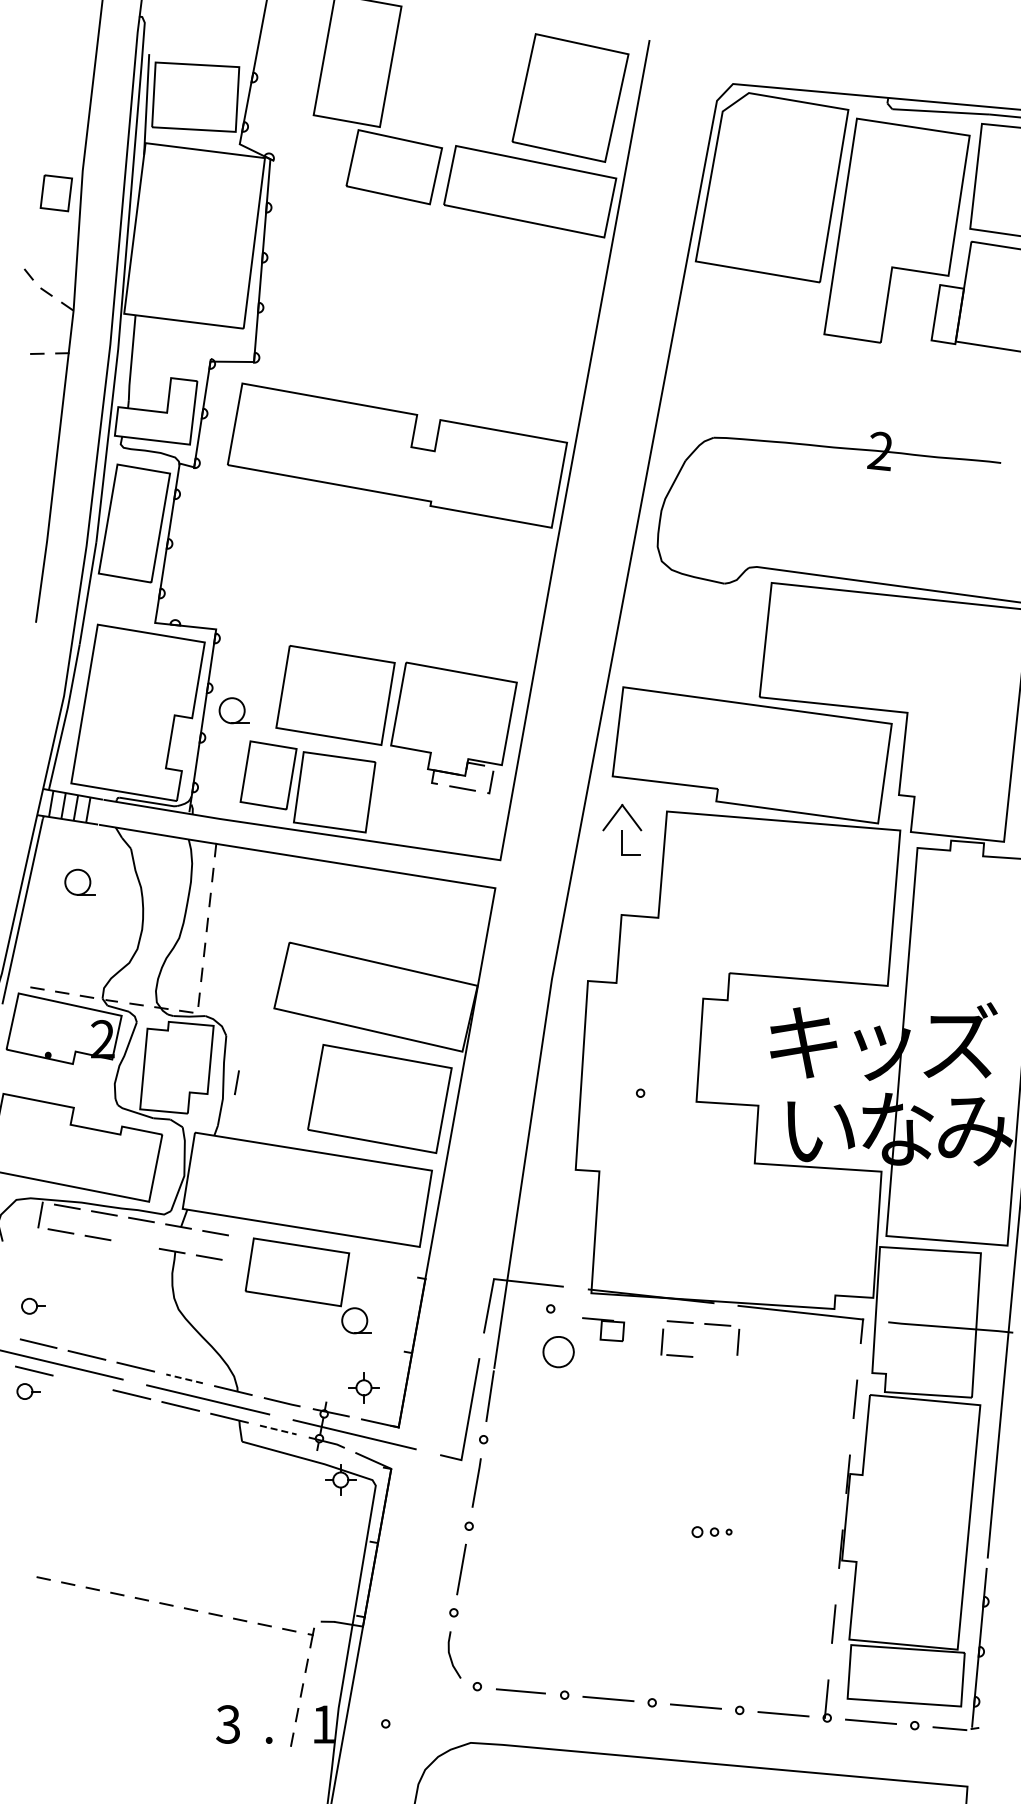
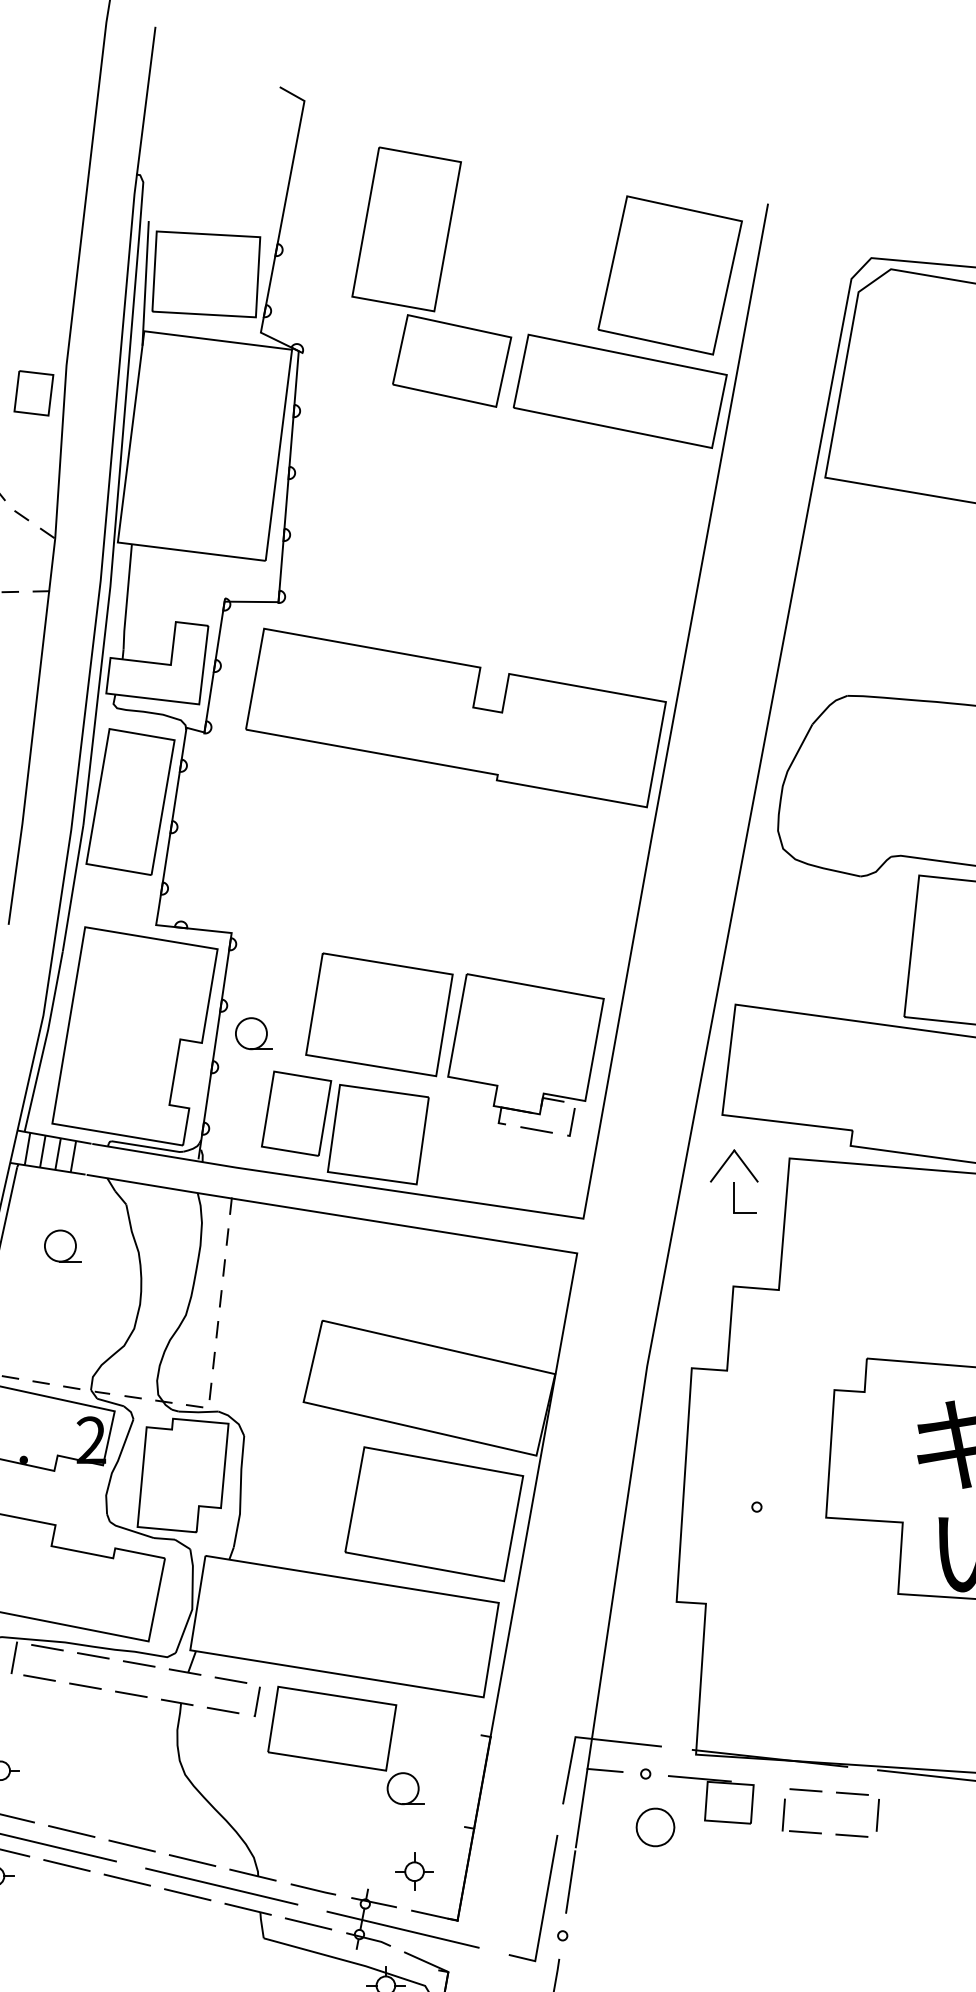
line: (236, 1082) -> (256, 1701), moved
line: (134, 1244) -> (130, 1694), added
line: (517, 1305) -> (604, 1769), added
part: (603, 1329) -> (711, 1799), size x1.67
line: (716, 1358) -> (850, 1835), added
line: (184, 1378) -> (192, 1860), dashed -> solid
line: (82, 1382) -> (66, 1865), added
line: (278, 1430) -> (308, 1924), dashed -> solid

